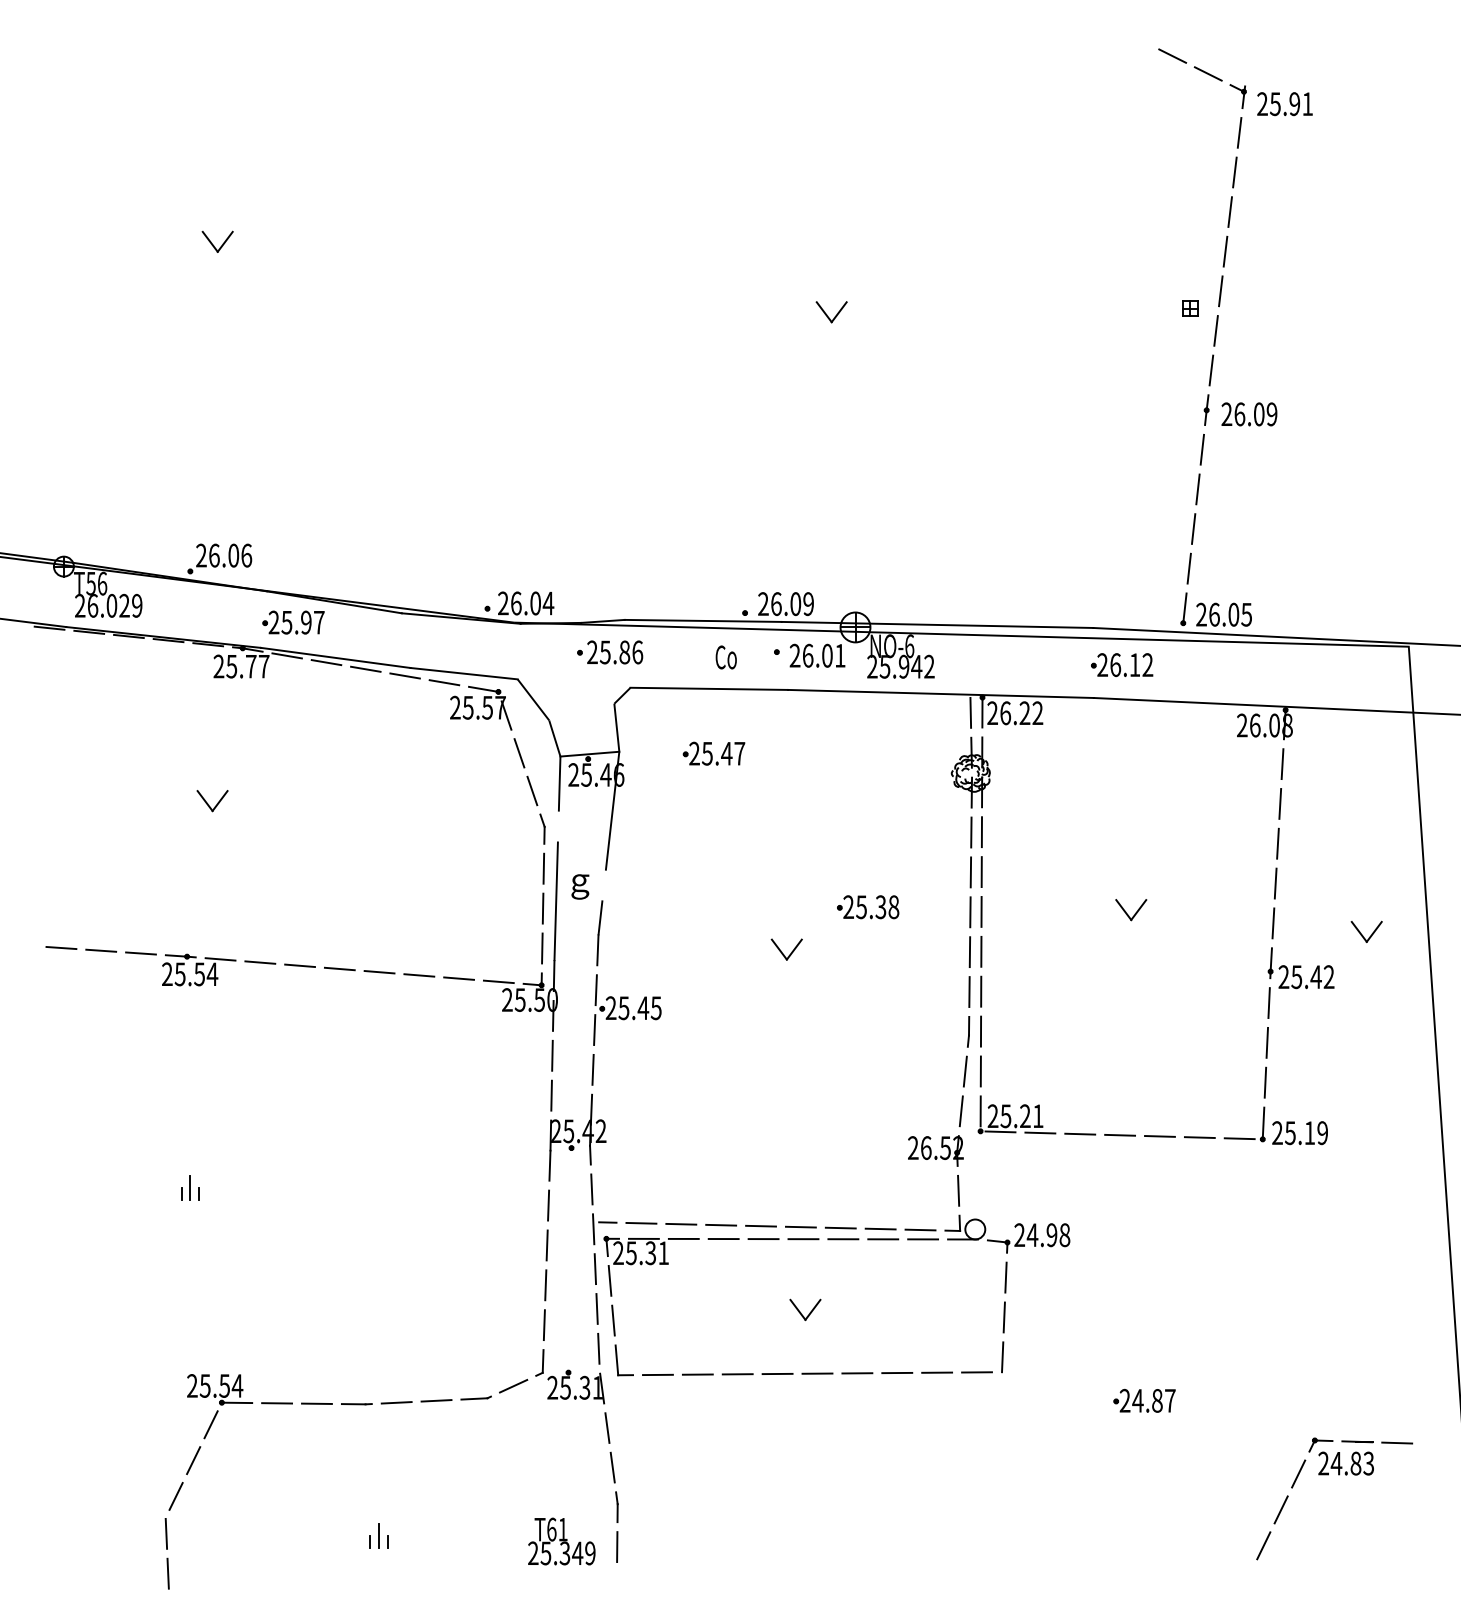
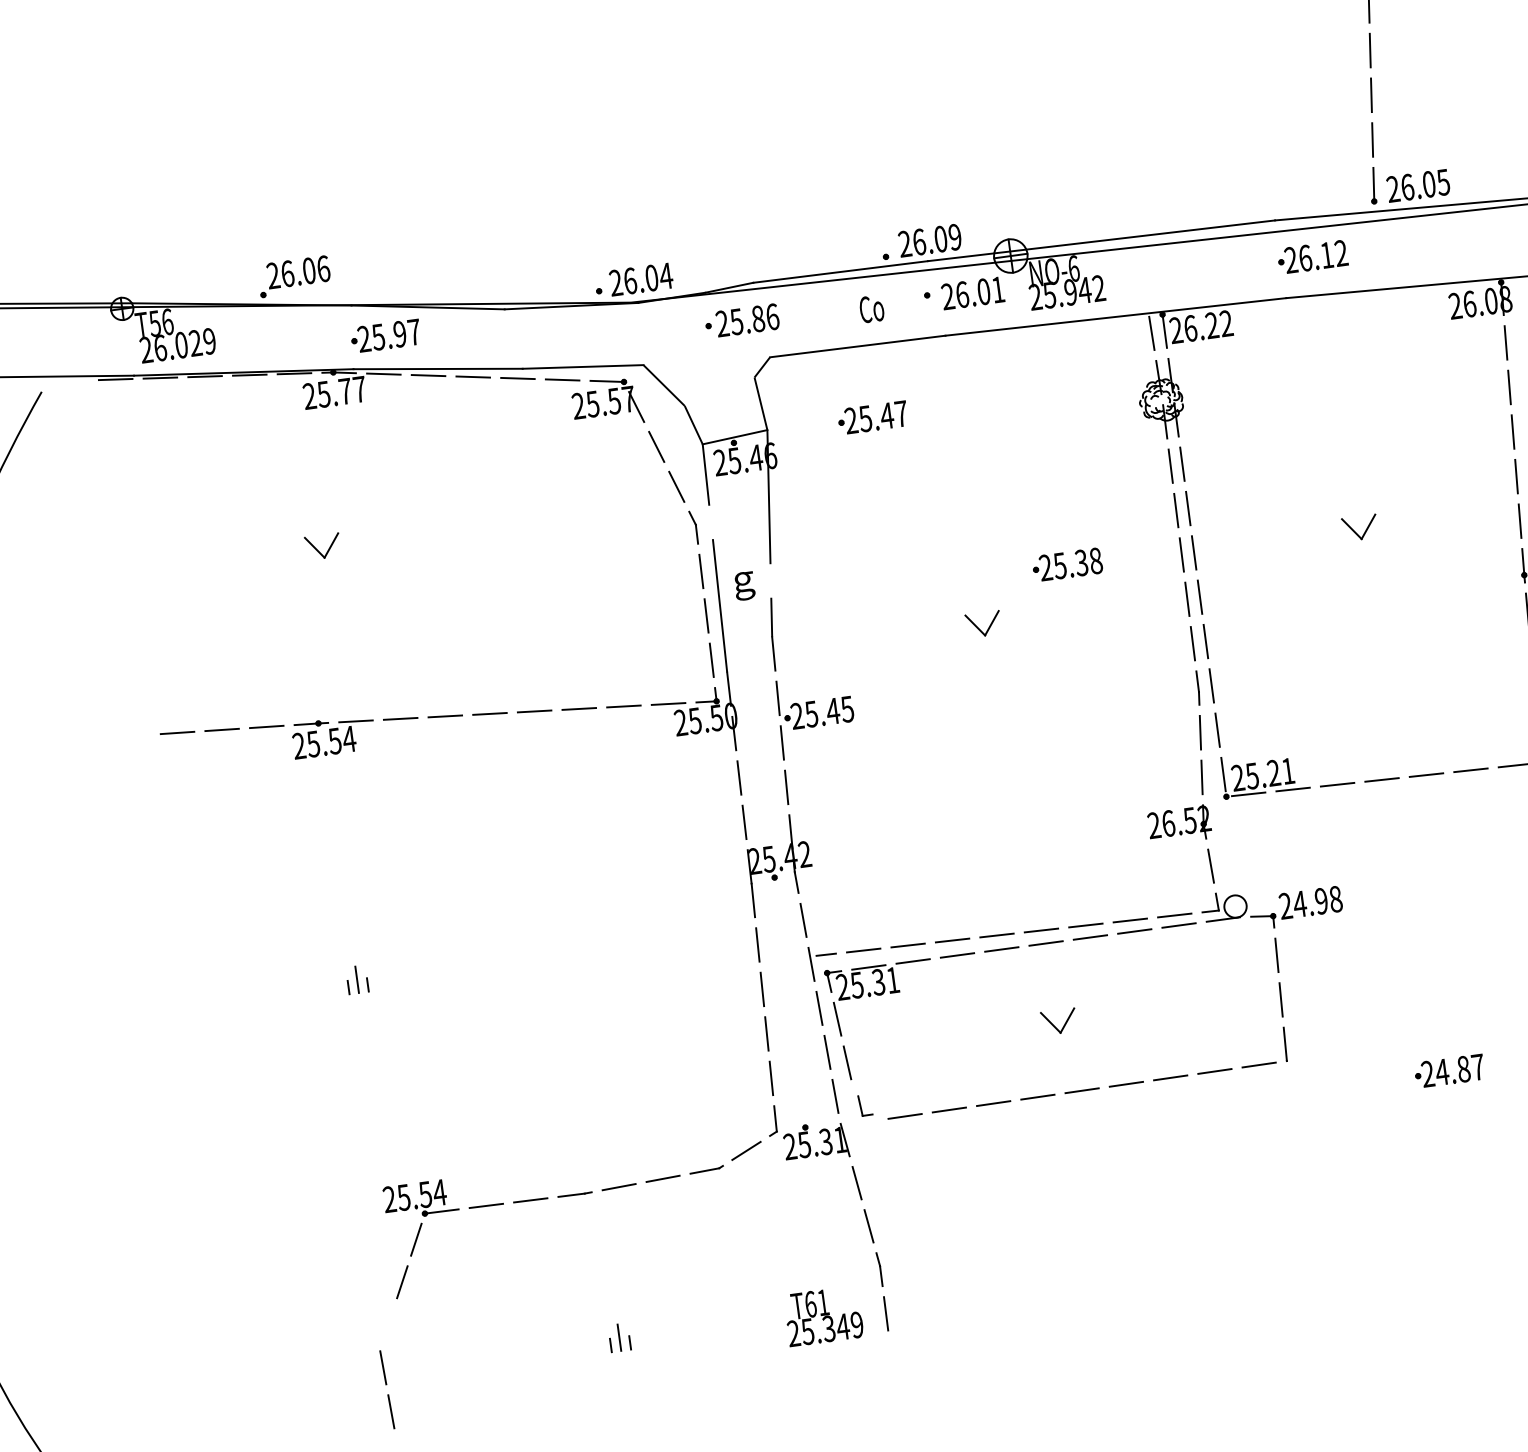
part: (623, 1360) -> (864, 1105), size x0.6
line: (175, 1496) -> (387, 1324), removed

